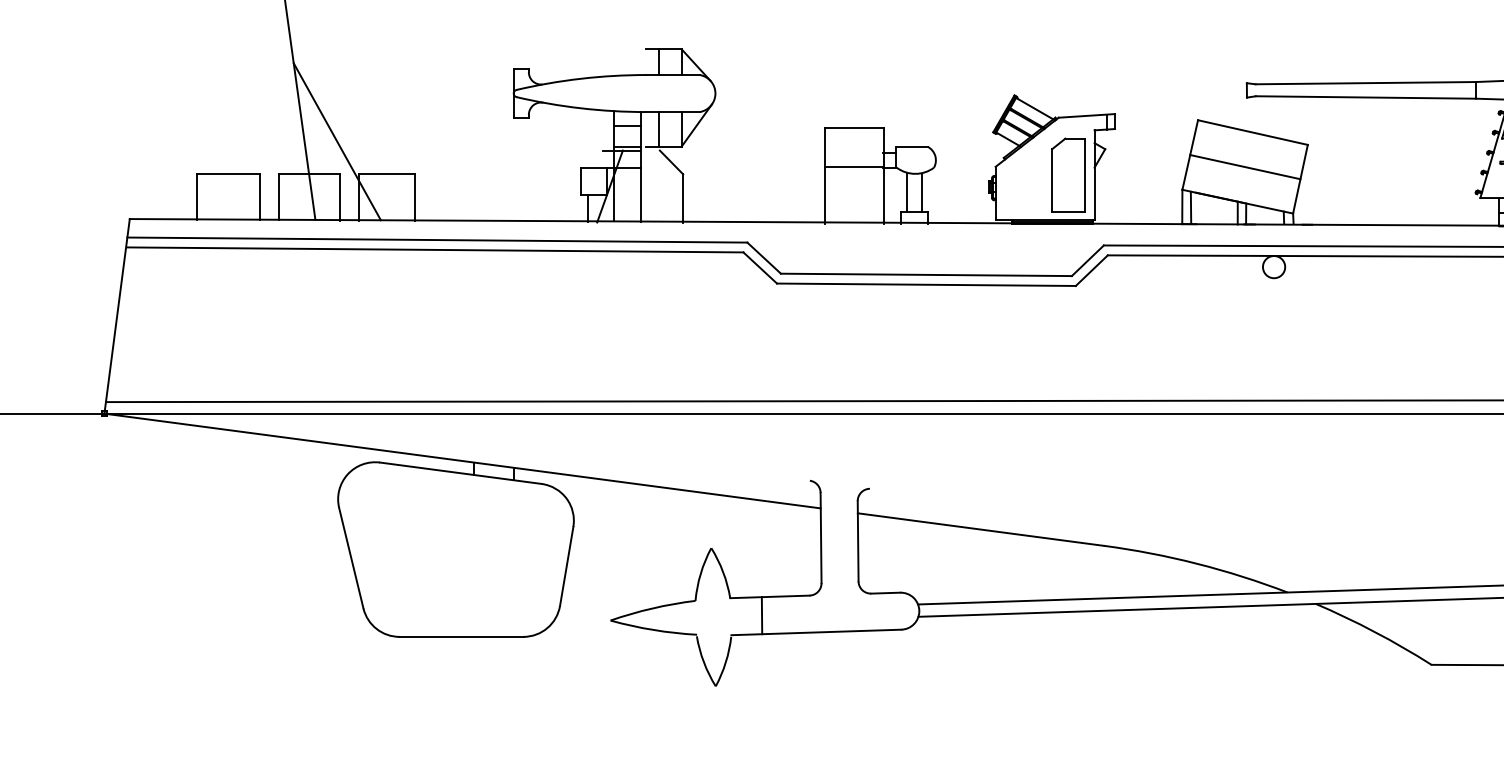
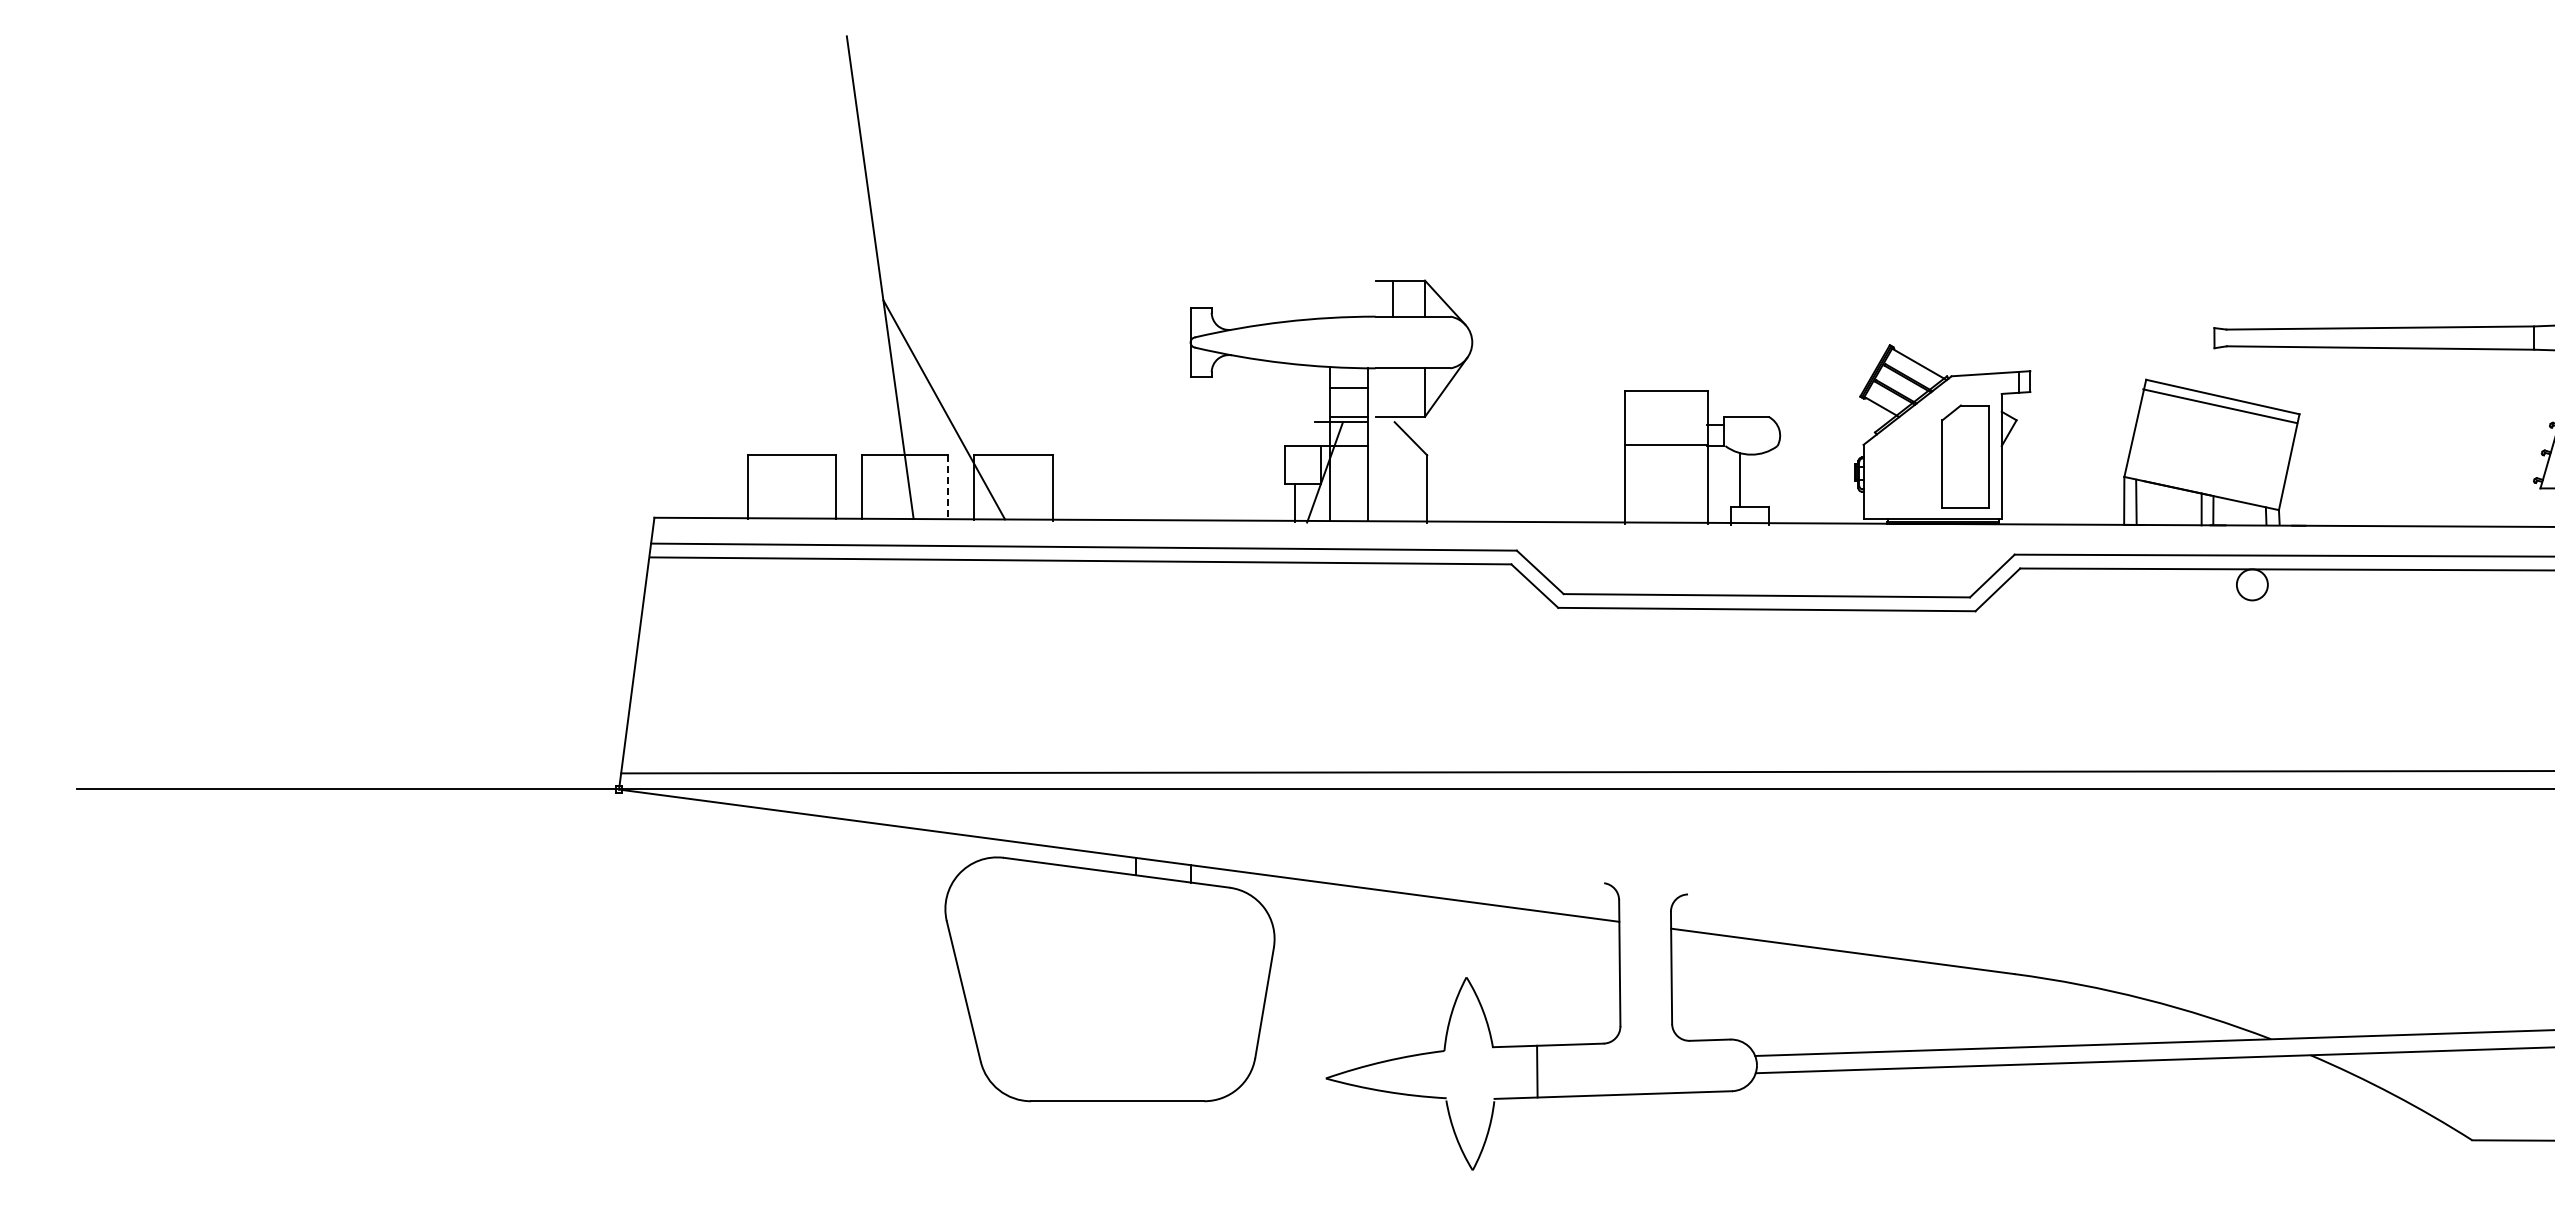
line: (658, 129) -> (1392, 392), removed
line: (1245, 167) -> (2220, 406), moved
line: (921, 192) -> (1760, 480), removed
line: (339, 198) -> (947, 488), solid -> dashed

